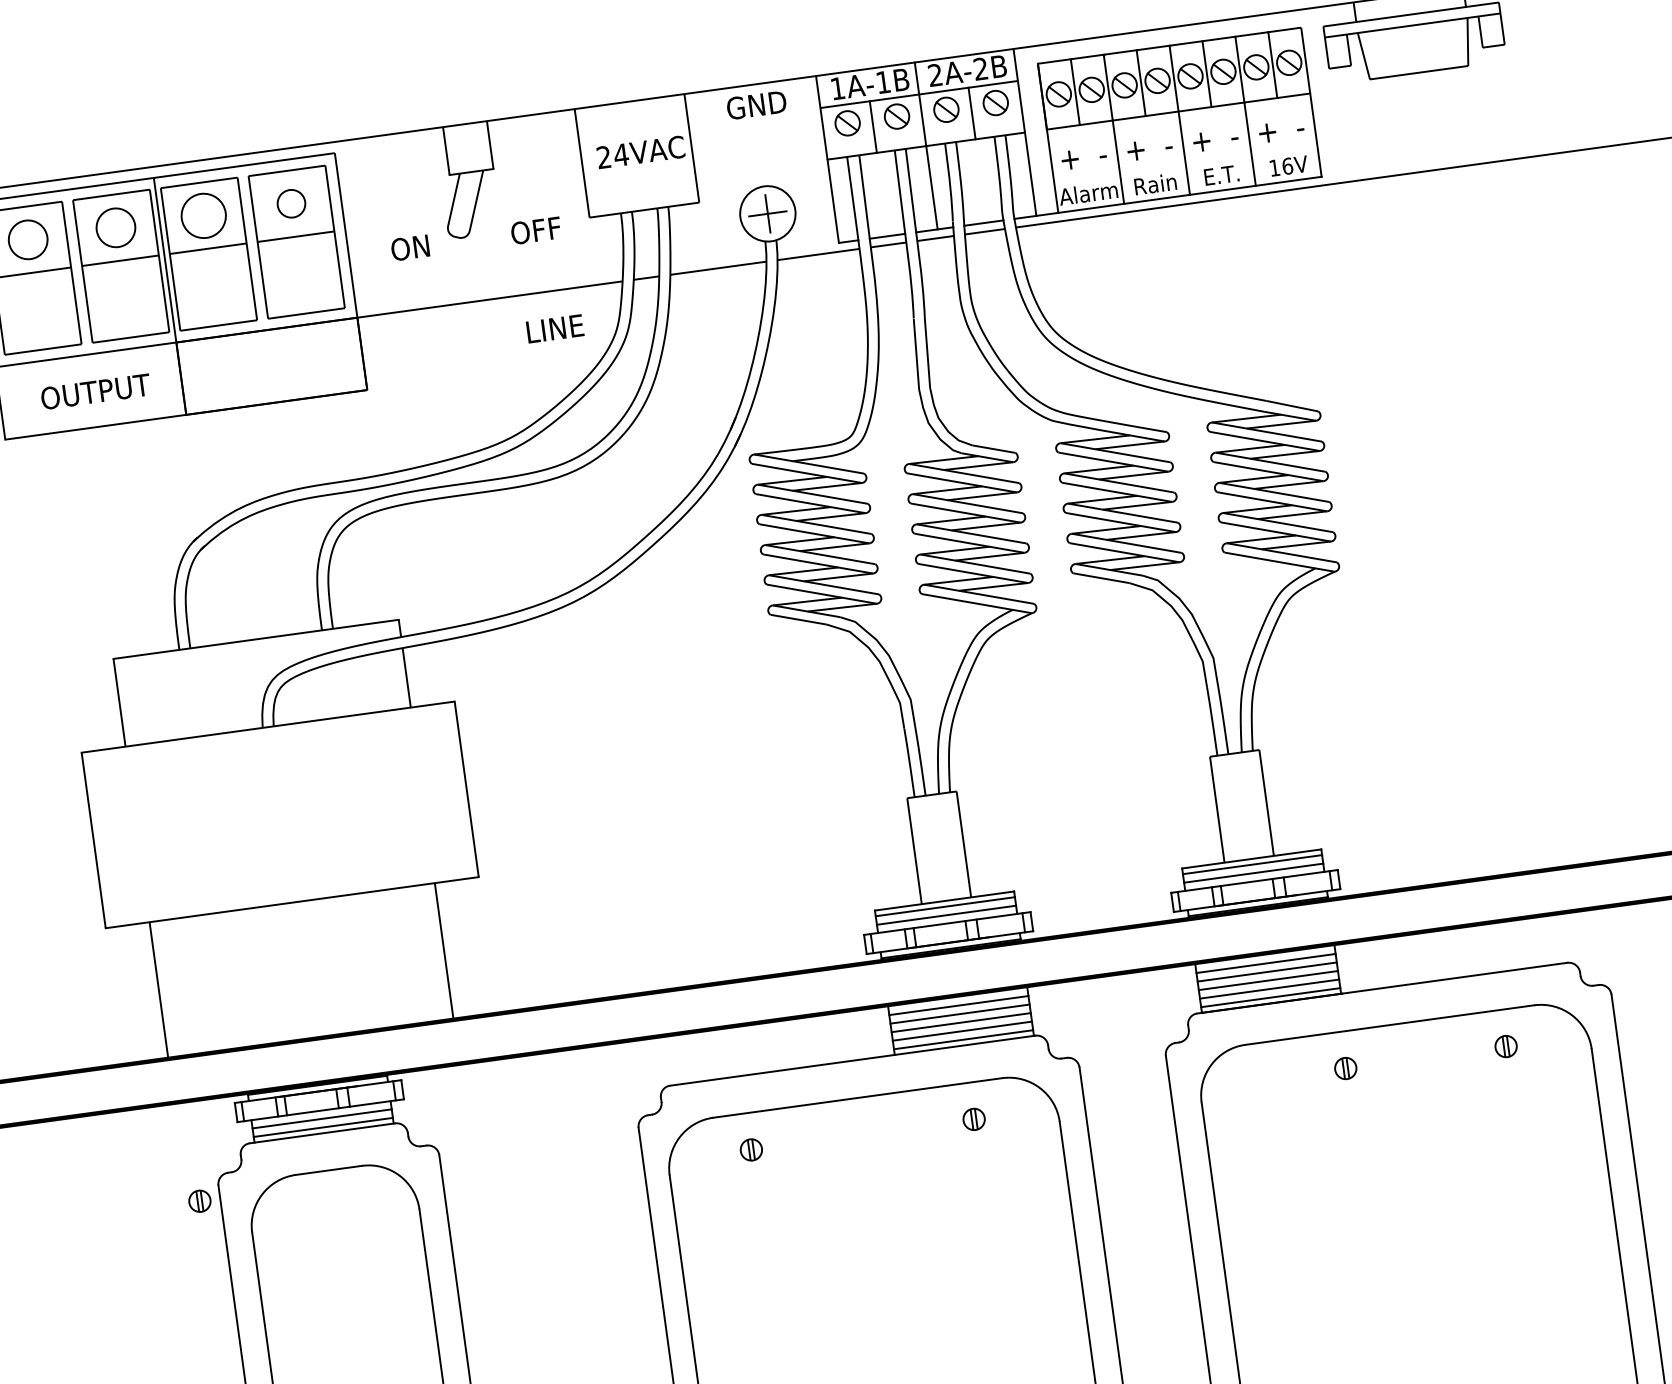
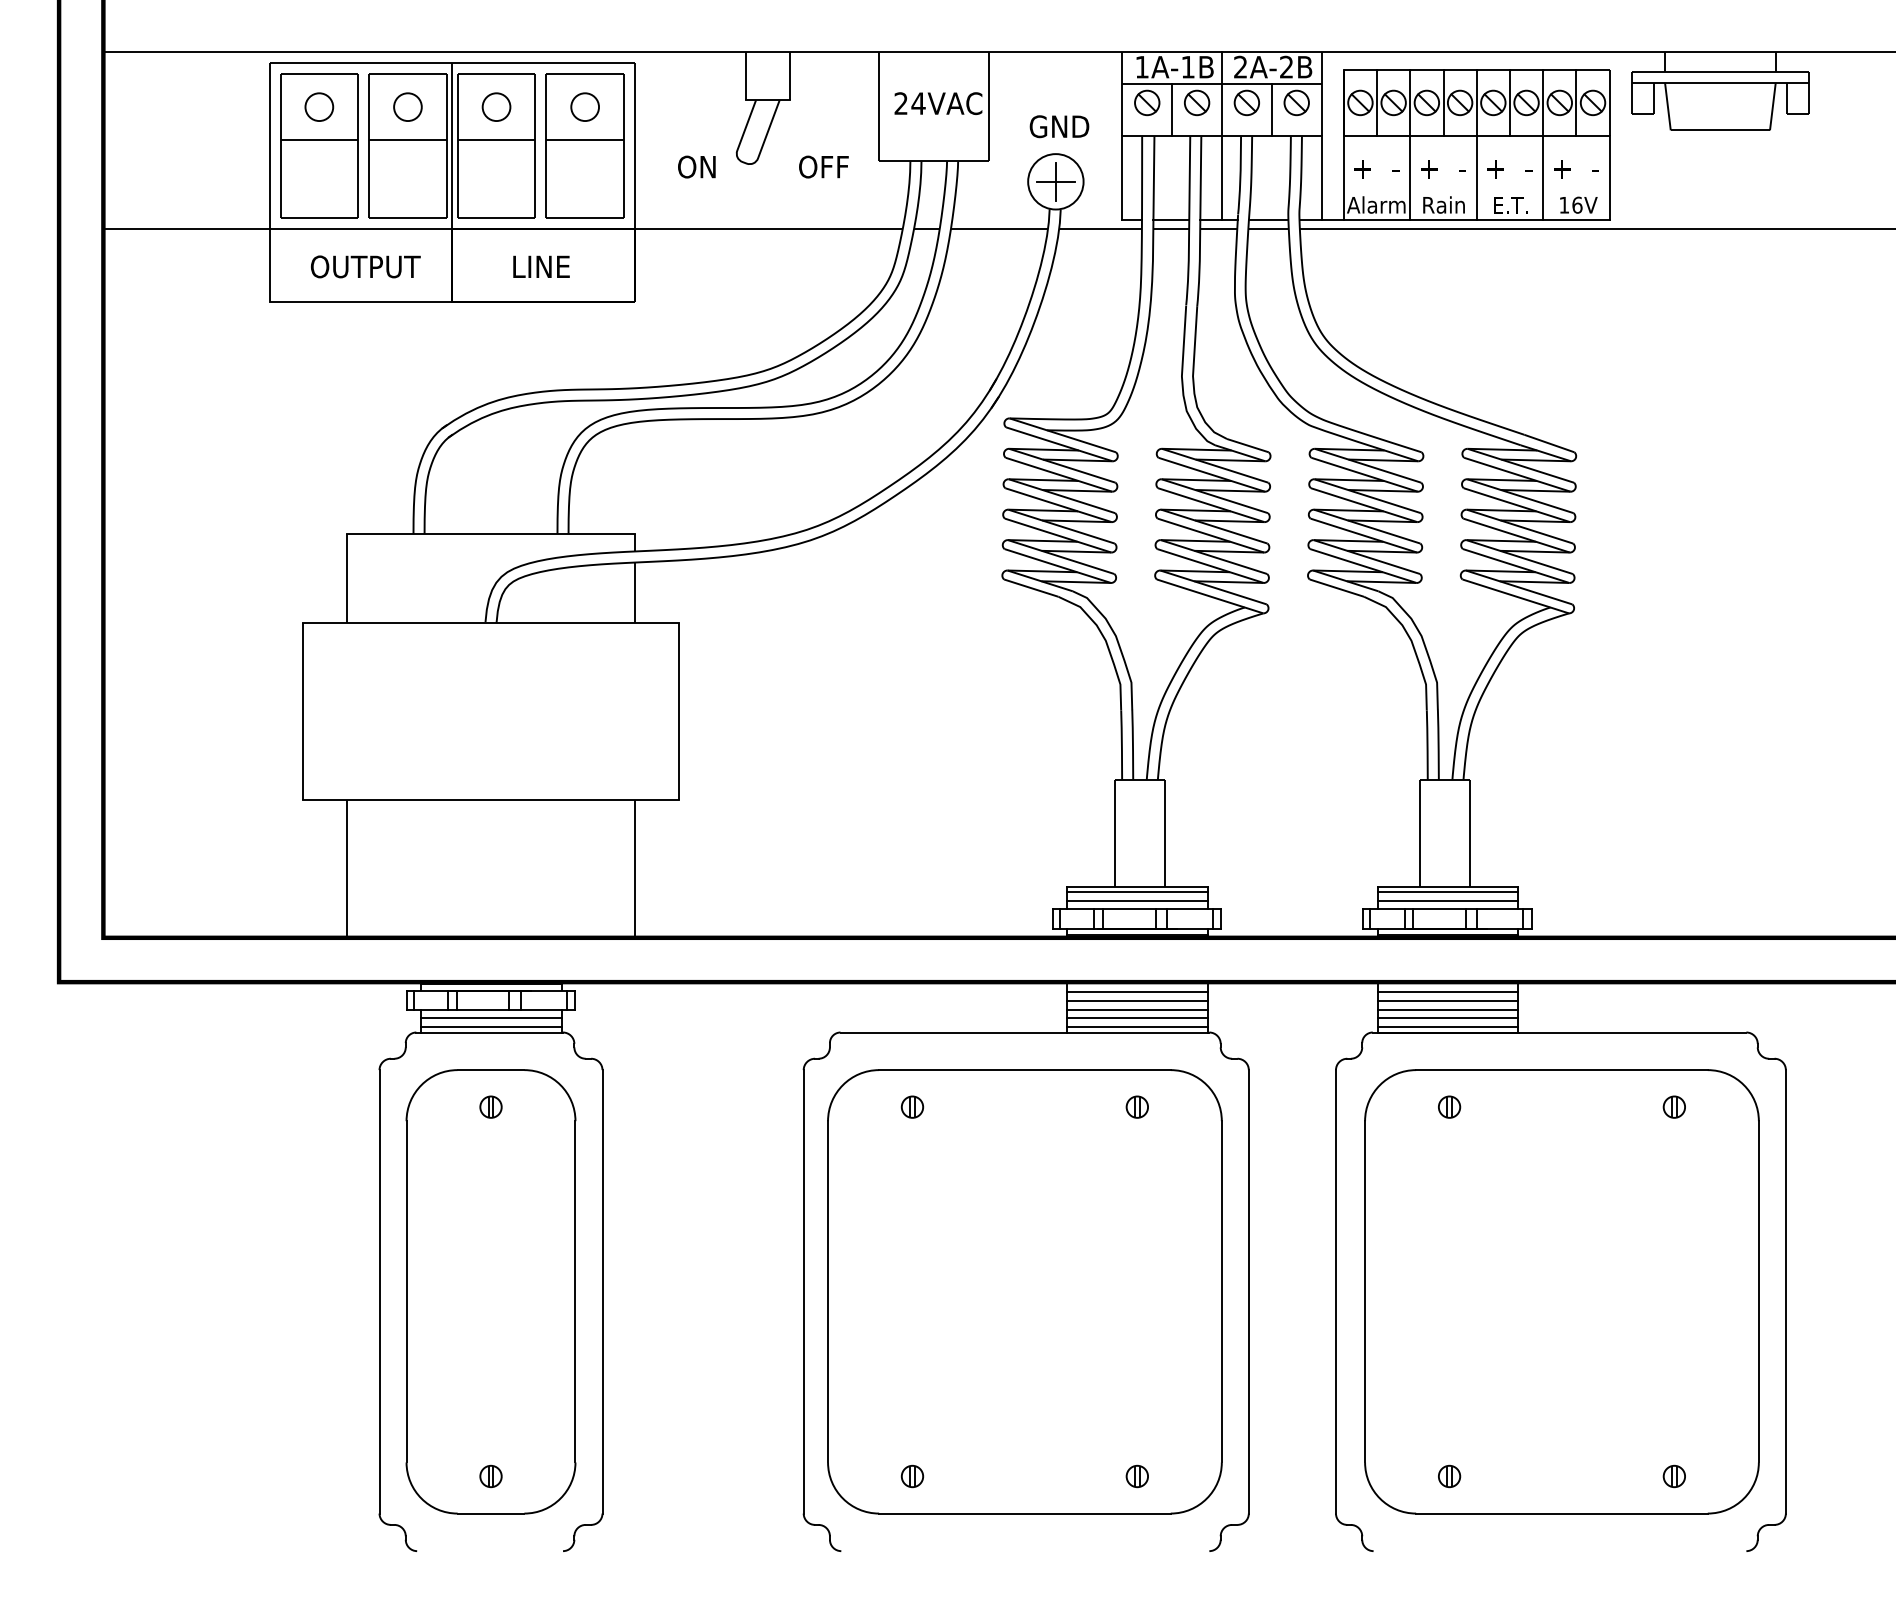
text: (756, 105) -> (1059, 126), moved
circle: (203, 215) -> (496, 106), size x0.62
circle: (115, 228) -> (407, 107), size x0.71
circle: (28, 240) -> (319, 107), size x0.71
text: (555, 328) -> (541, 266), moved
part: (1345, 1067) -> (1449, 1106), moved
part: (199, 1200) -> (490, 1106), moved

